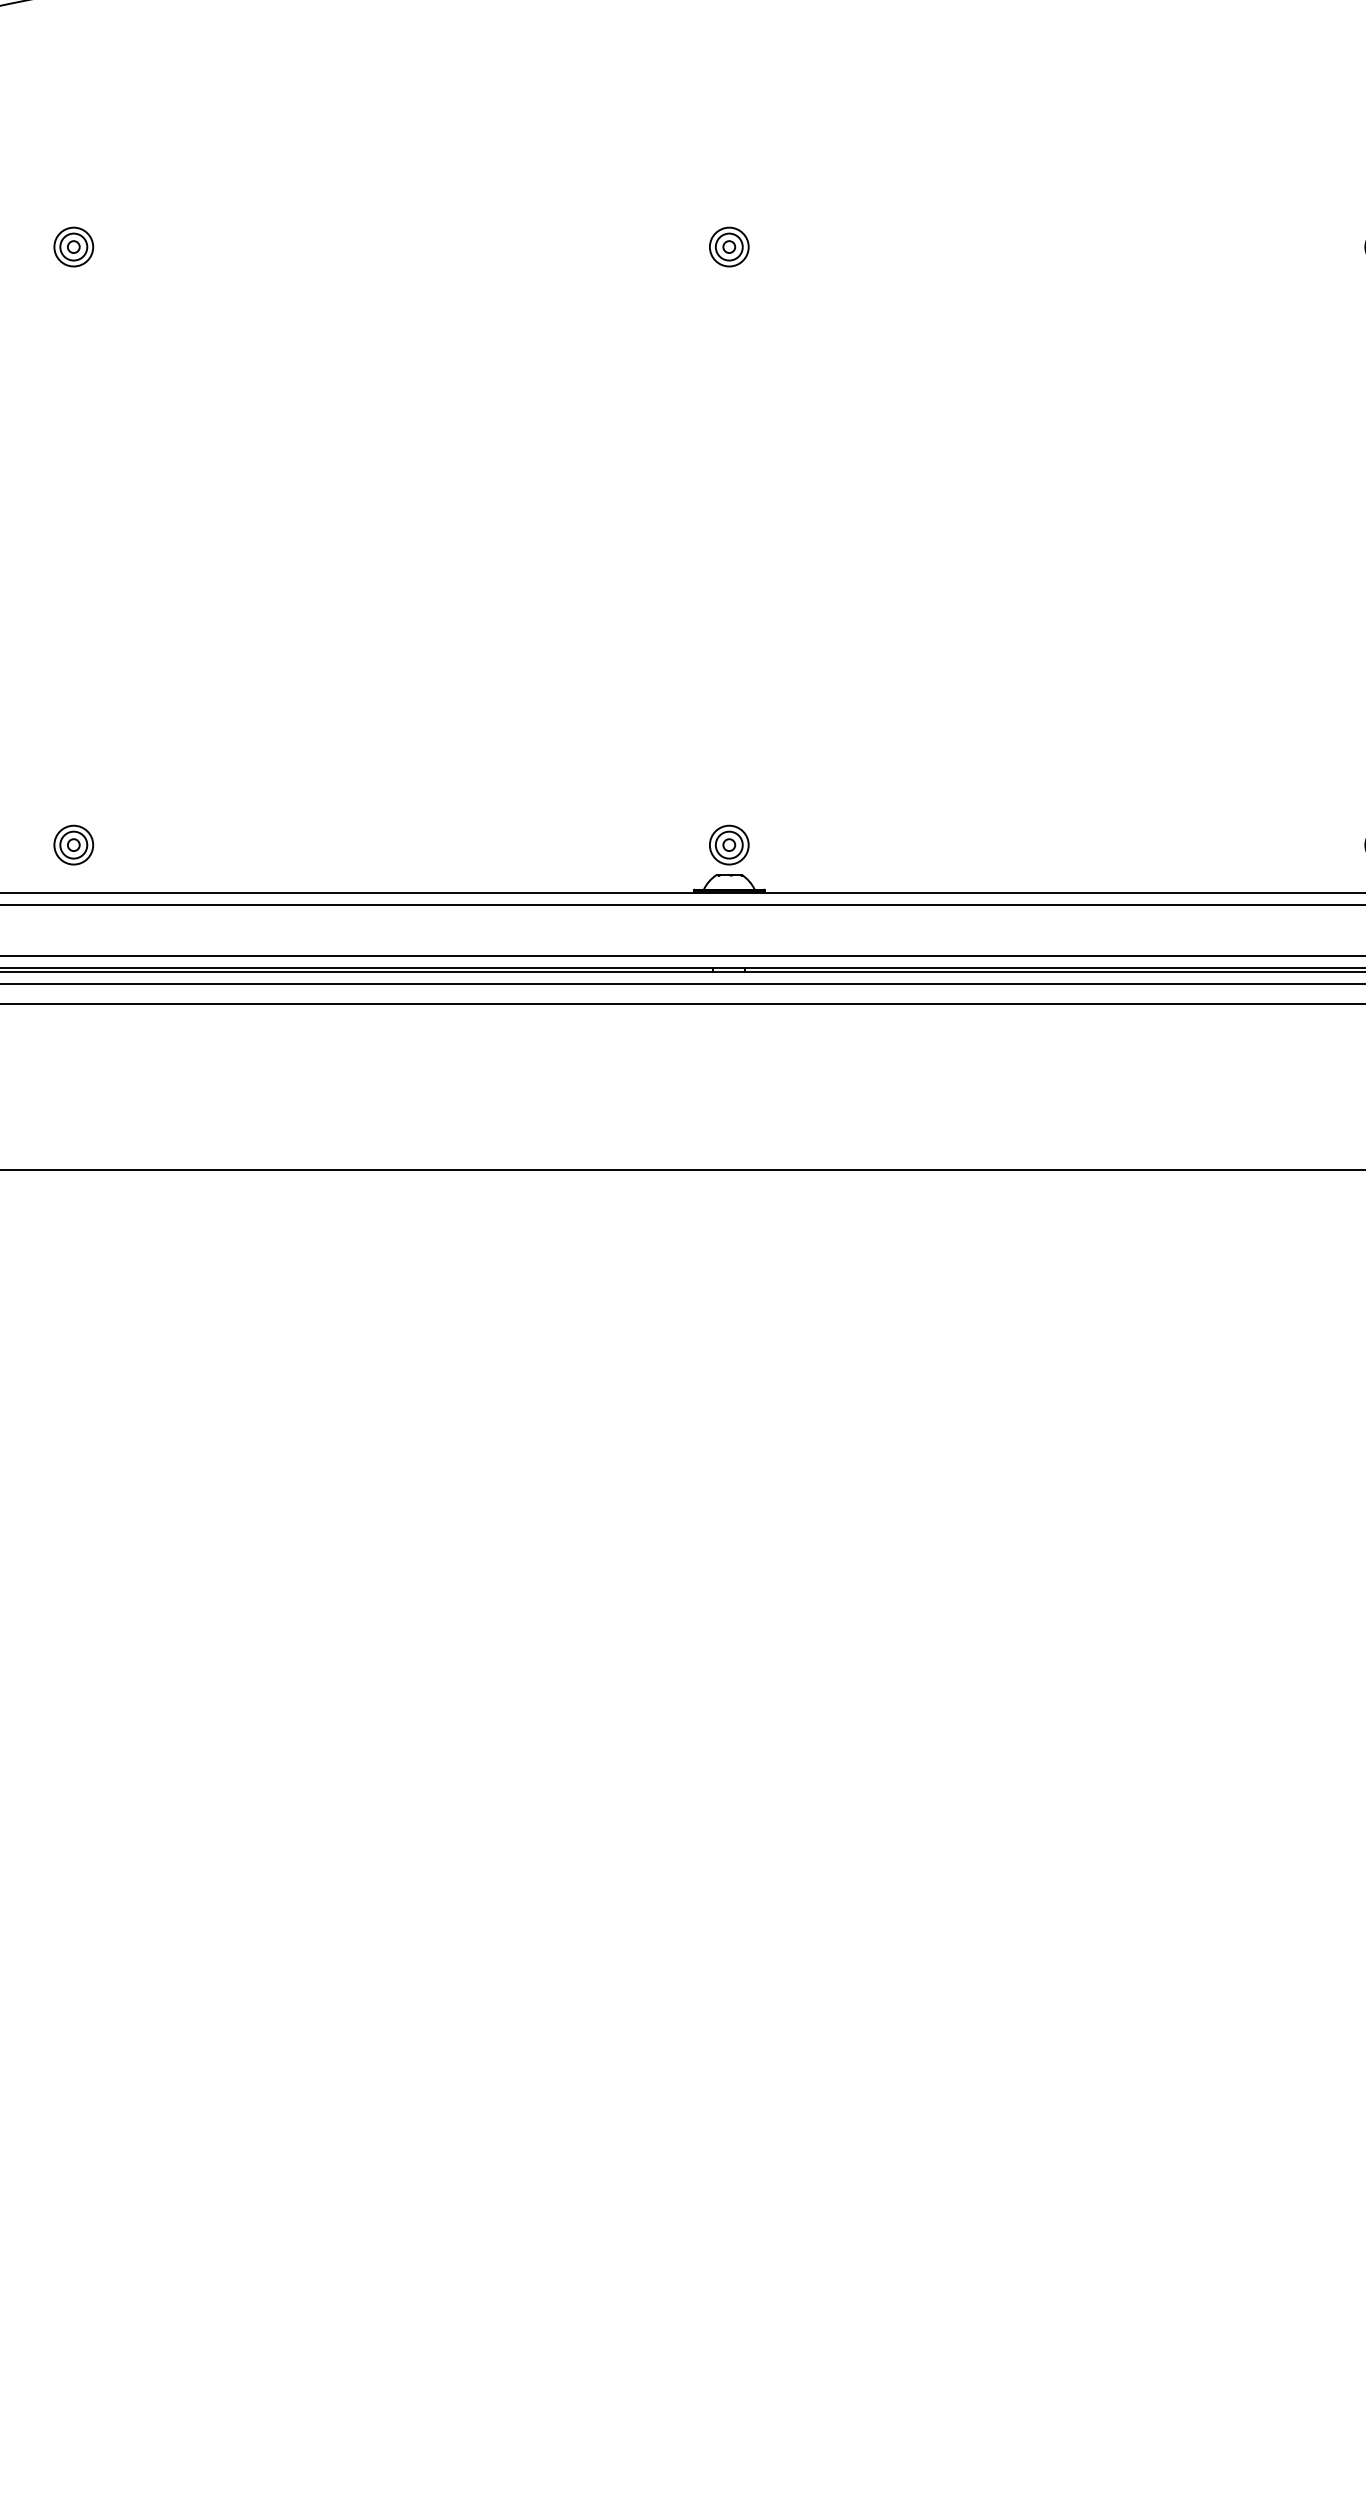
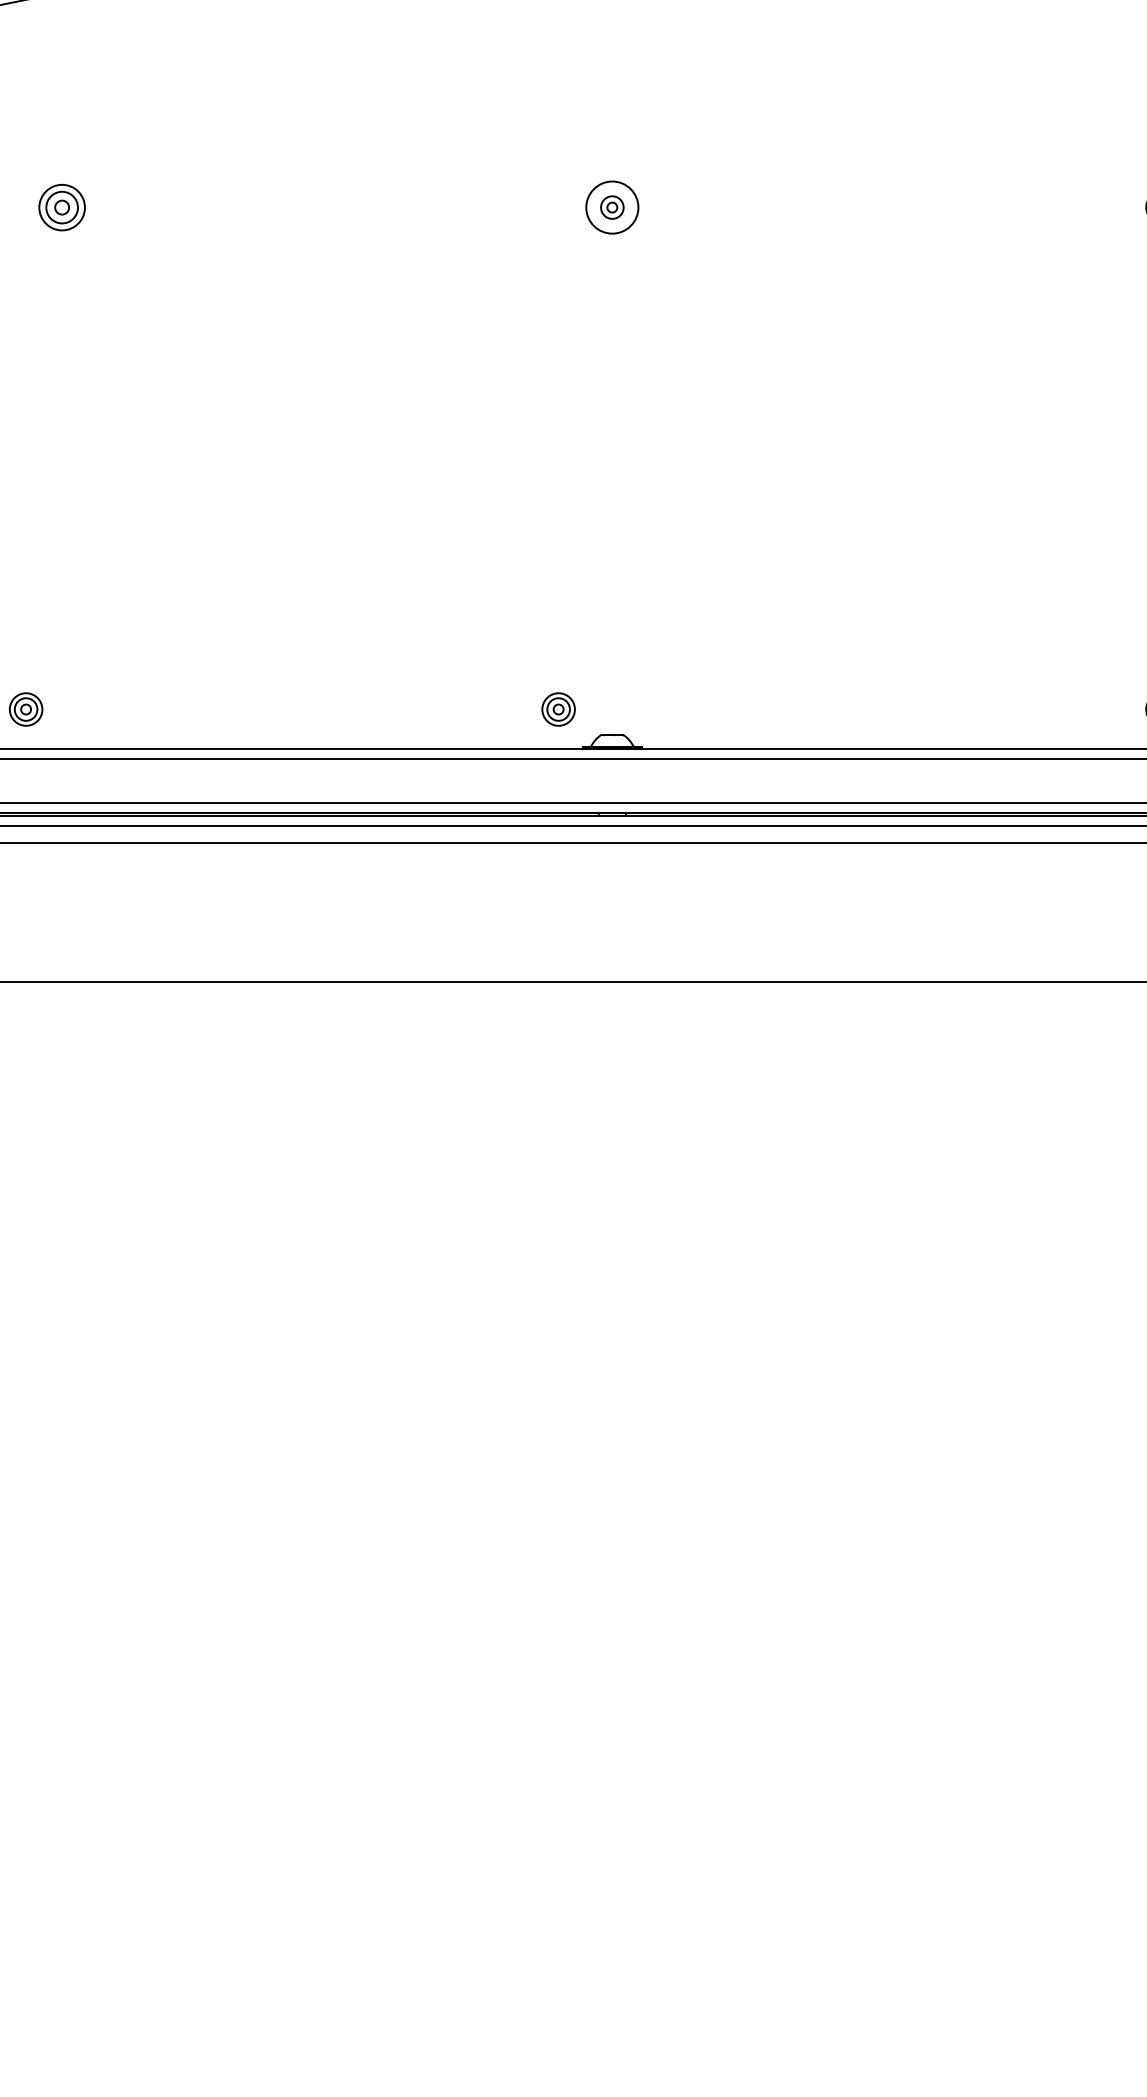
part: (73, 246) -> (61, 207), size x1.4
circle: (728, 246) -> (611, 207), size x1.6
part: (73, 844) -> (25, 709), moved
part: (729, 844) -> (558, 709), moved

